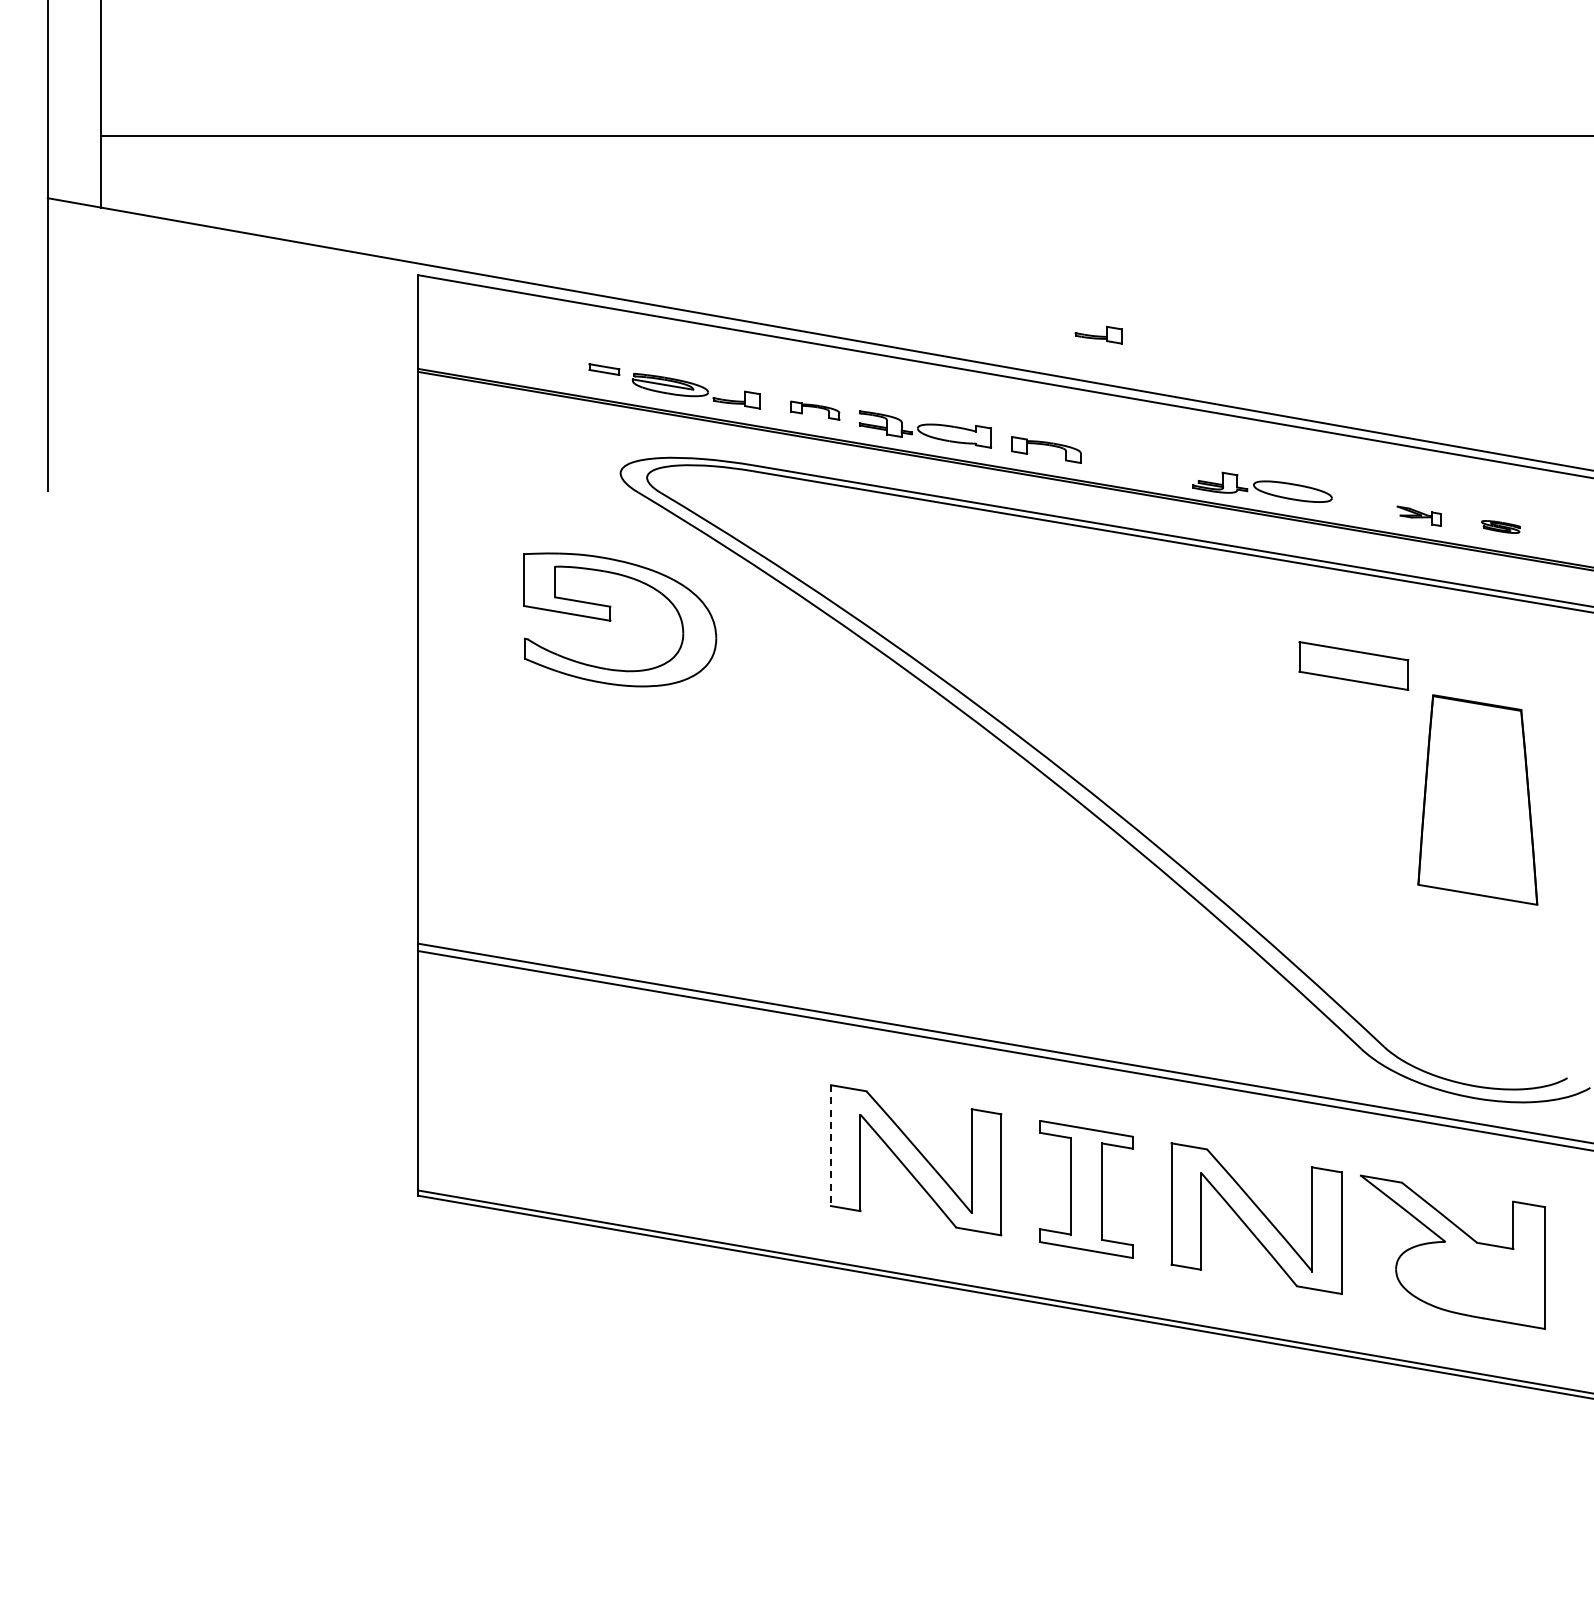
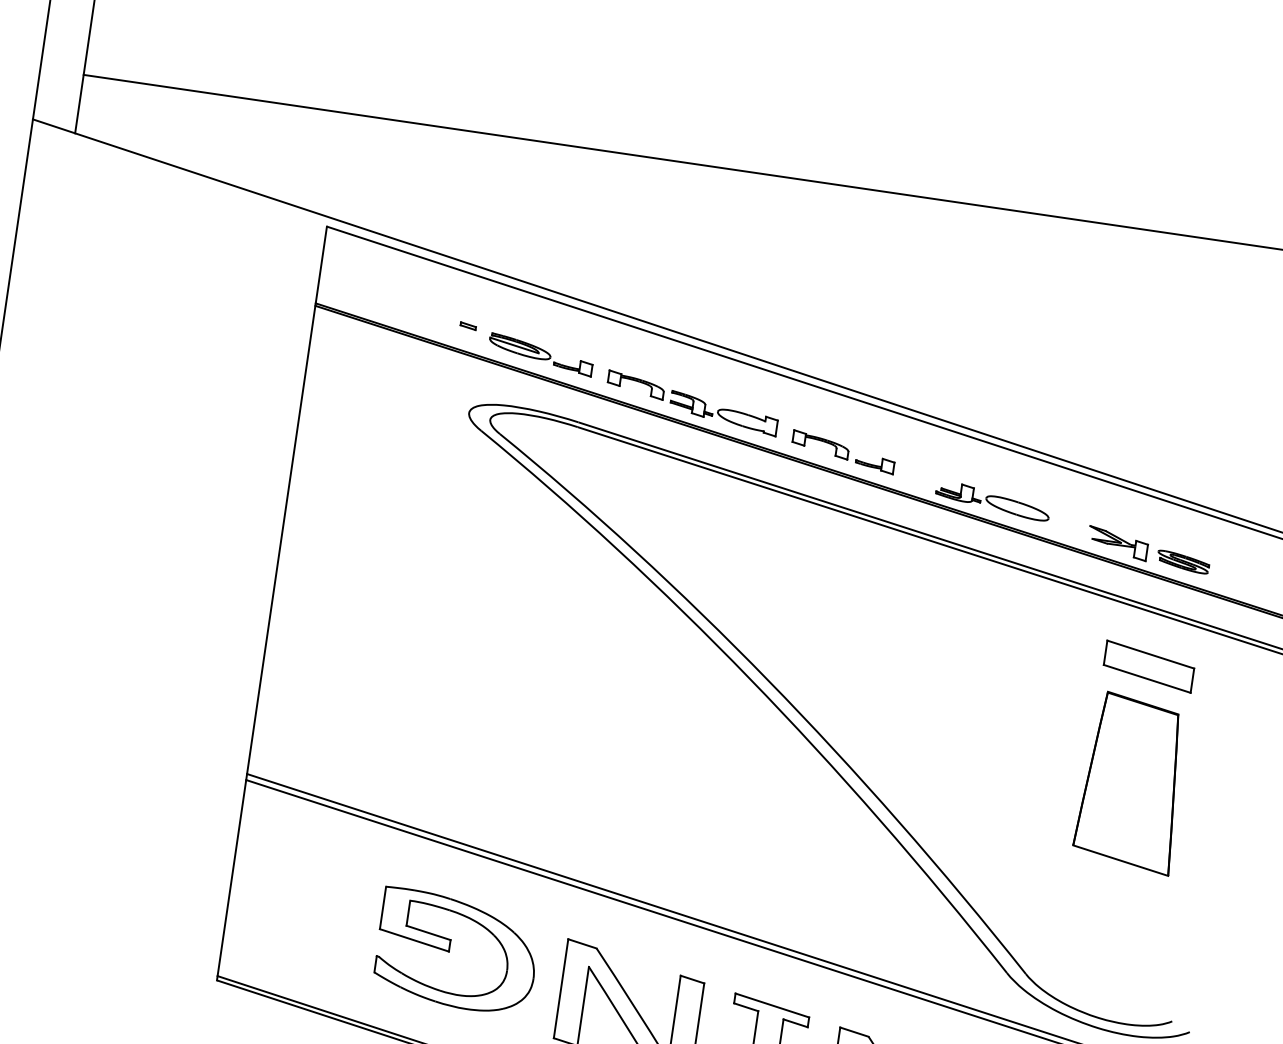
part: (1098, 335) -> (874, 464), moved
part: (604, 369) -> (468, 326), size x0.62
part: (815, 410) -> (636, 384), size x1.43
part: (1419, 516) -> (1118, 543), size x1.67
part: (1500, 526) -> (1183, 561), size x1.67
part: (611, 620) -> (449, 951), moved
part: (1353, 665) -> (1148, 666), moved
line: (830, 1146) -> (560, 989), dashed -> solid

